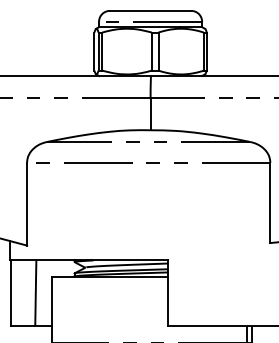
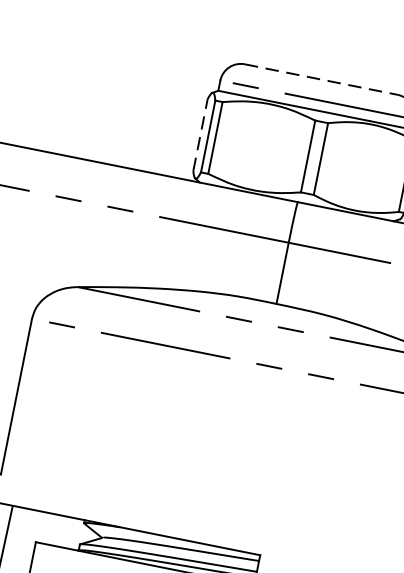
line: (150, 10) -> (321, 78), solid -> dashed
line: (94, 51) -> (200, 134), solid -> dashed

